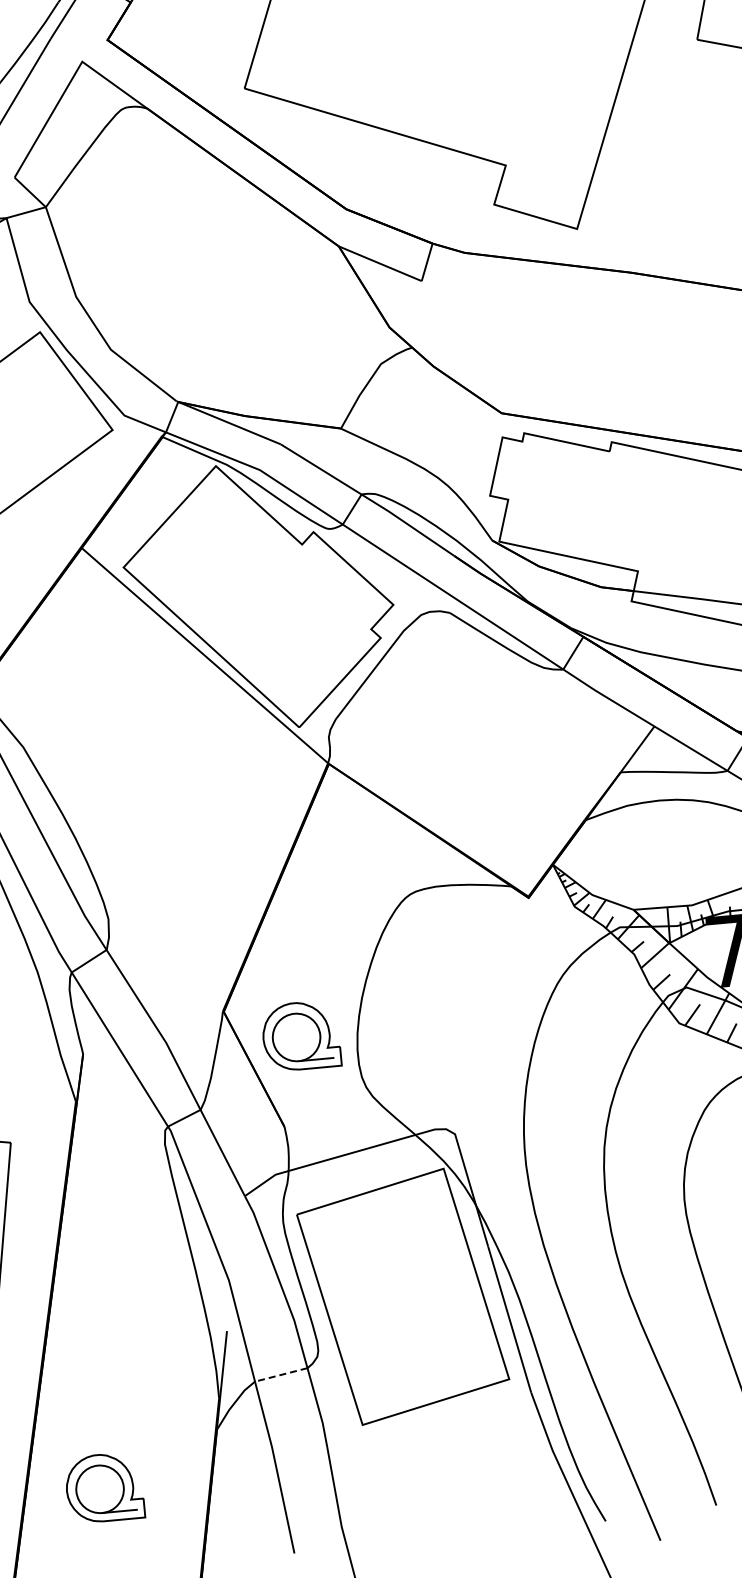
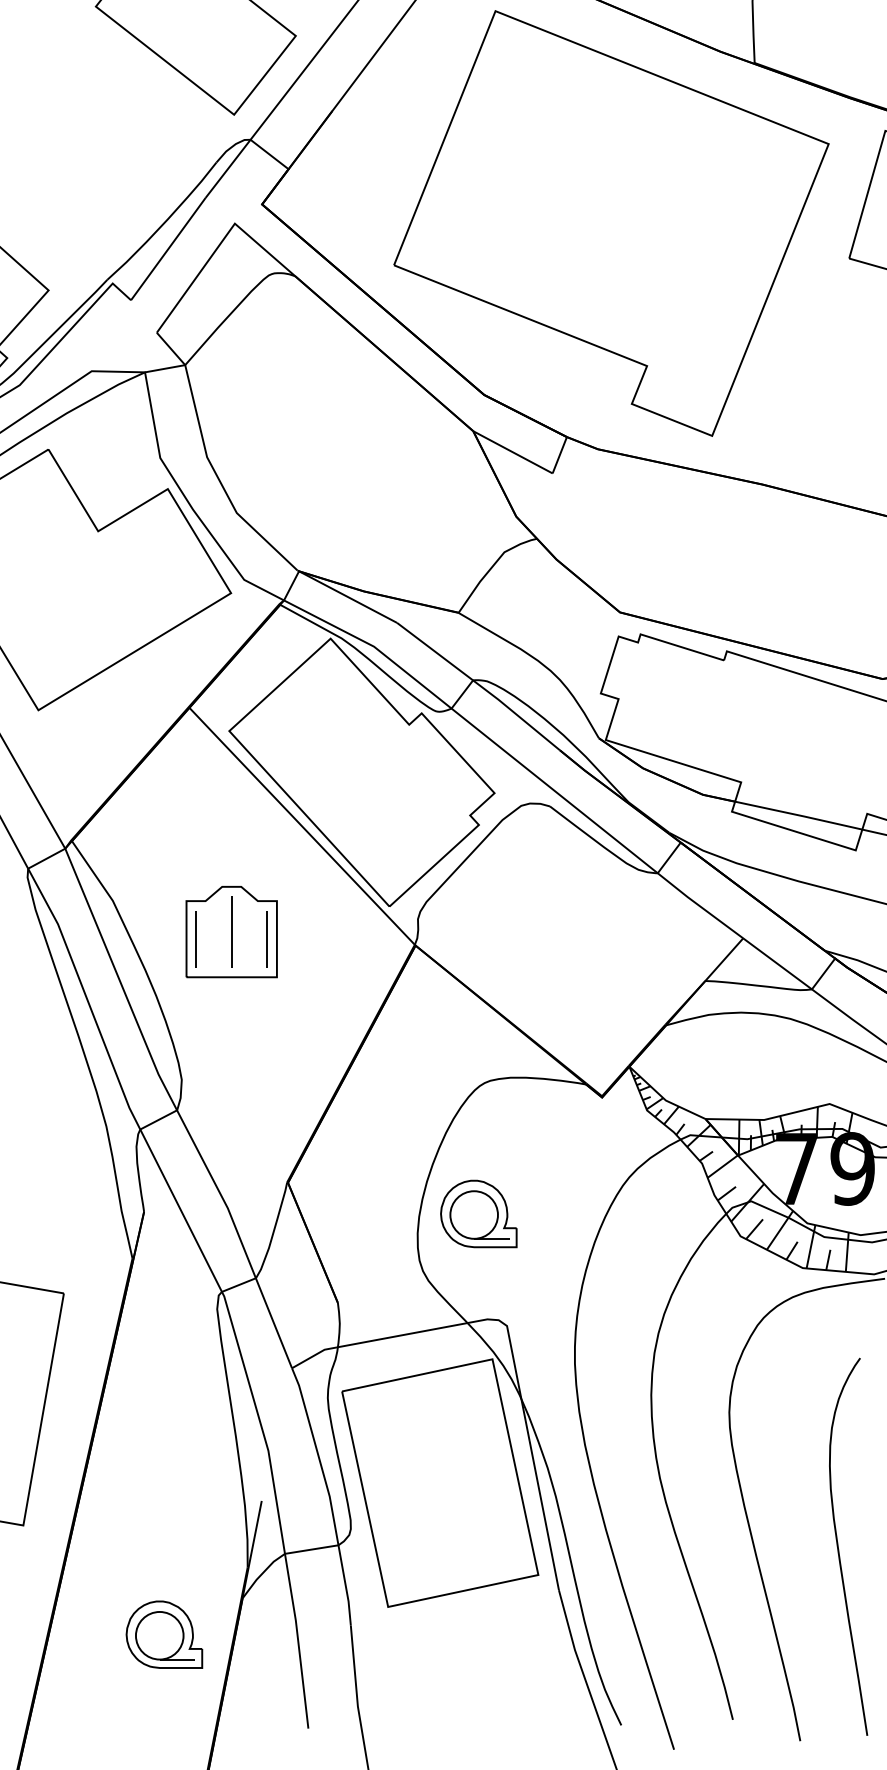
part: (144, 767) -> (231, 932), added
part: (300, 1035) -> (478, 1213), moved
line: (281, 1374) -> (311, 1549), dashed -> solid
part: (104, 1487) -> (164, 1634), moved

